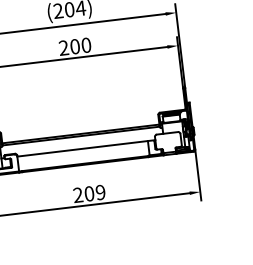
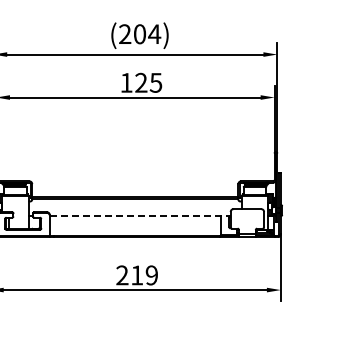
text: (75, 46) -> (141, 82), 200 -> 125
line: (86, 148) -> (140, 216), solid -> dashed
text: (89, 193) -> (137, 275), 209 -> 219

